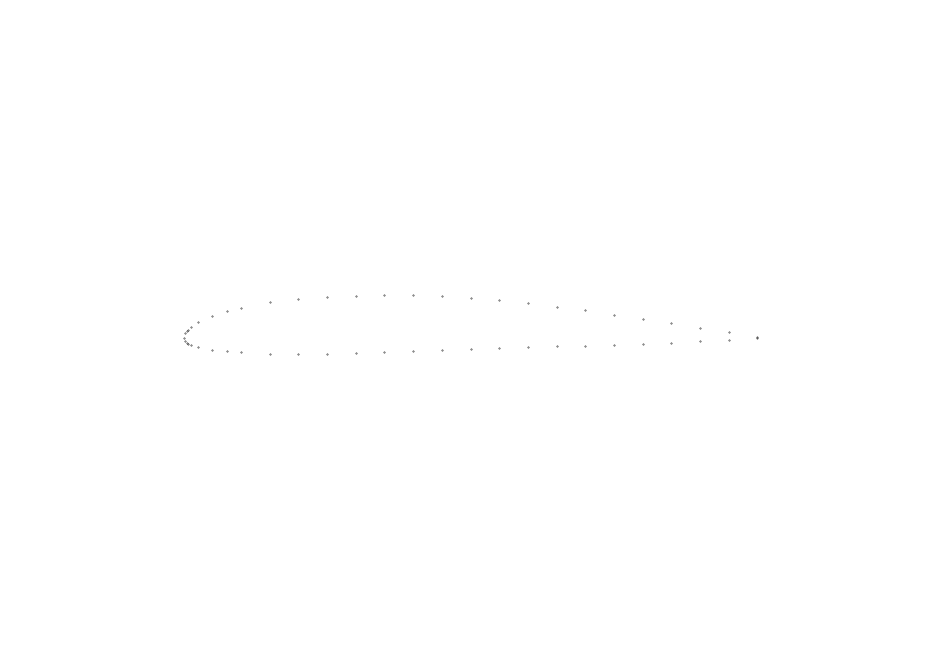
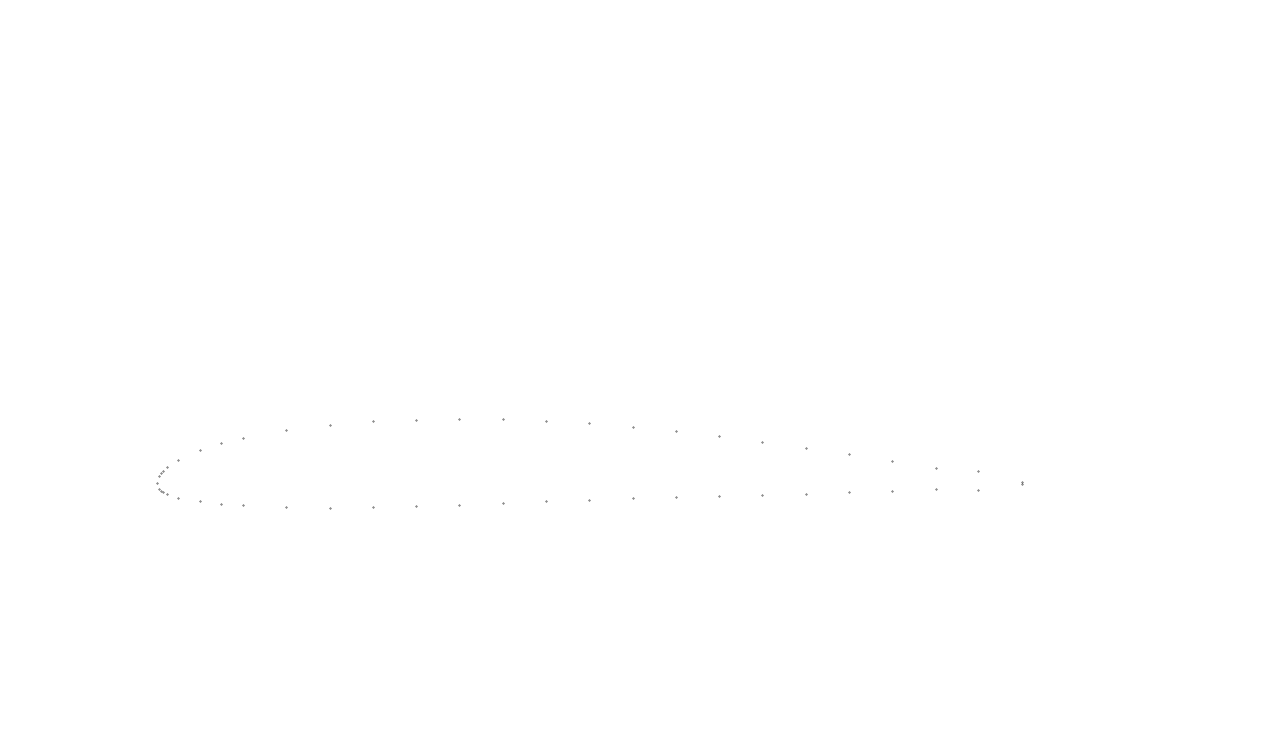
part: (729, 336) -> (980, 481), size x1.6

